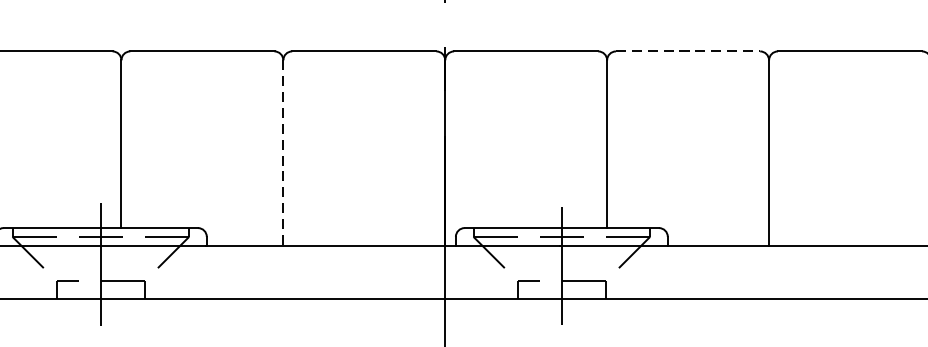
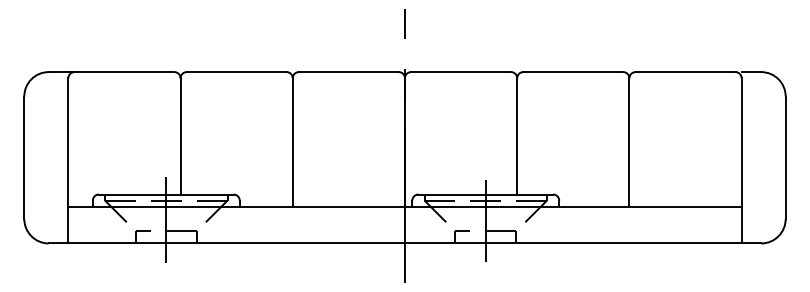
line: (688, 52) -> (573, 72), dashed -> solid
line: (282, 153) -> (292, 142), dashed -> solid

